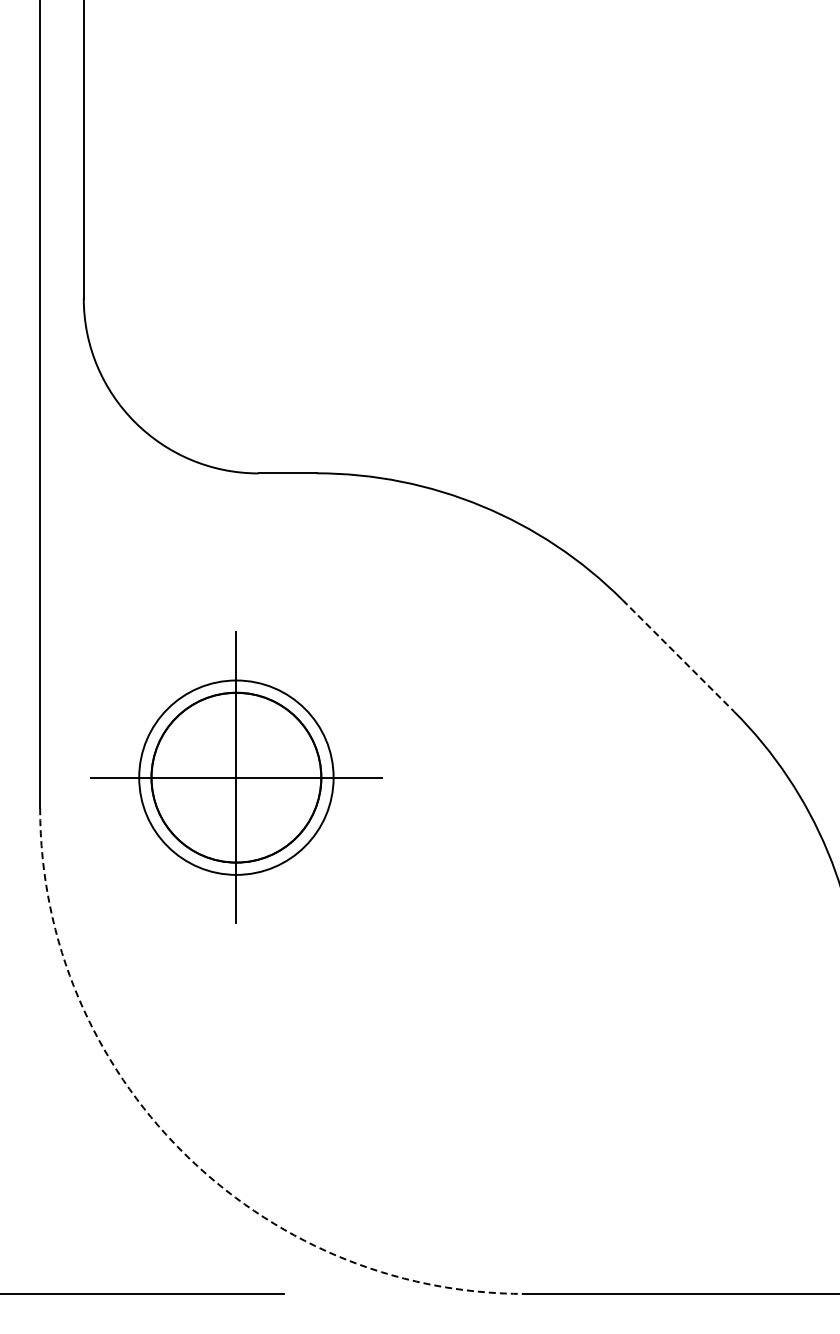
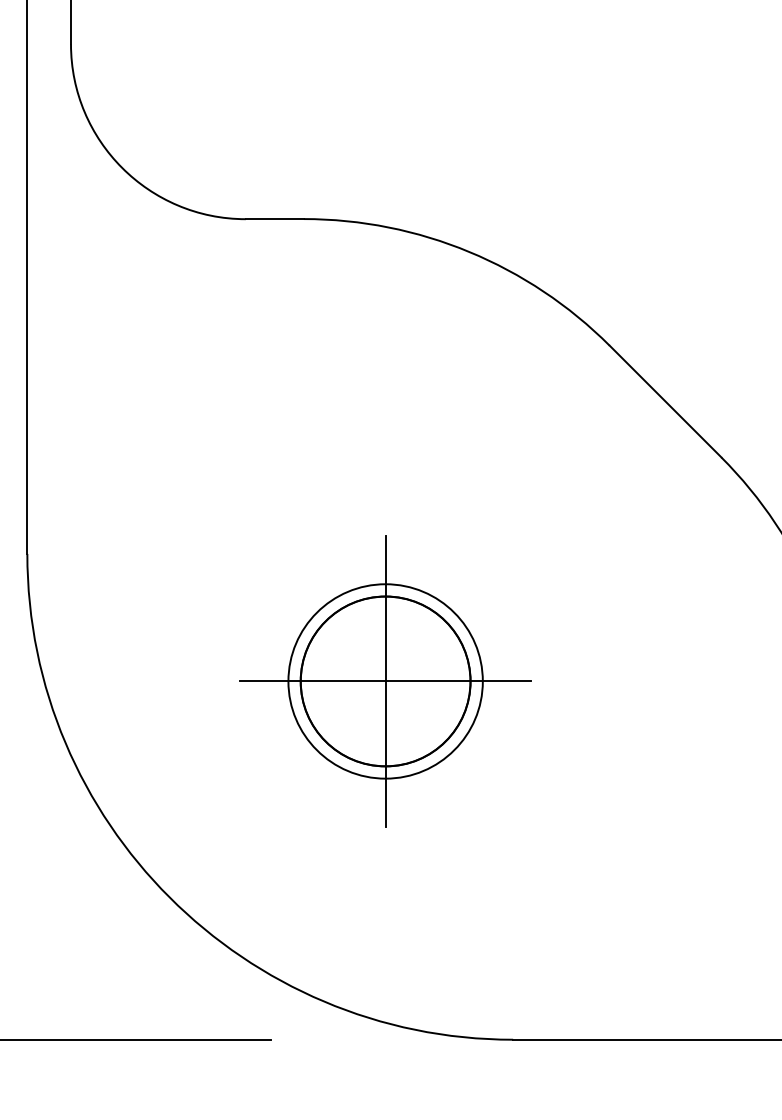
line: (678, 655) -> (665, 401), dashed -> solid
part: (236, 777) -> (385, 681), moved
arc: (182, 1151) -> (169, 897), dashed -> solid

